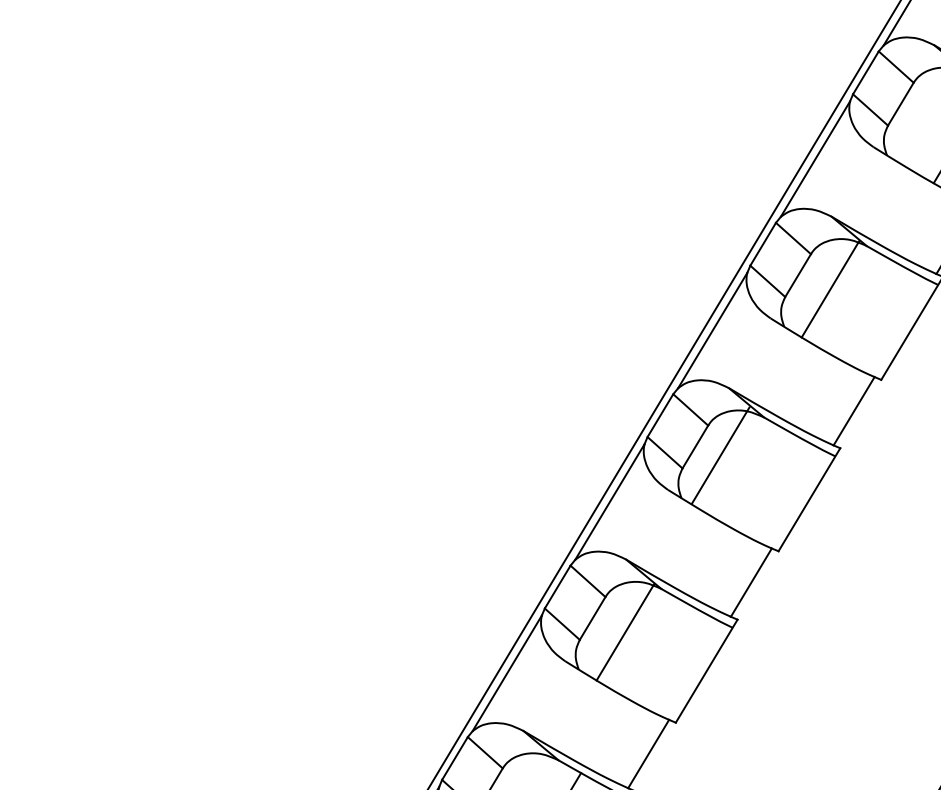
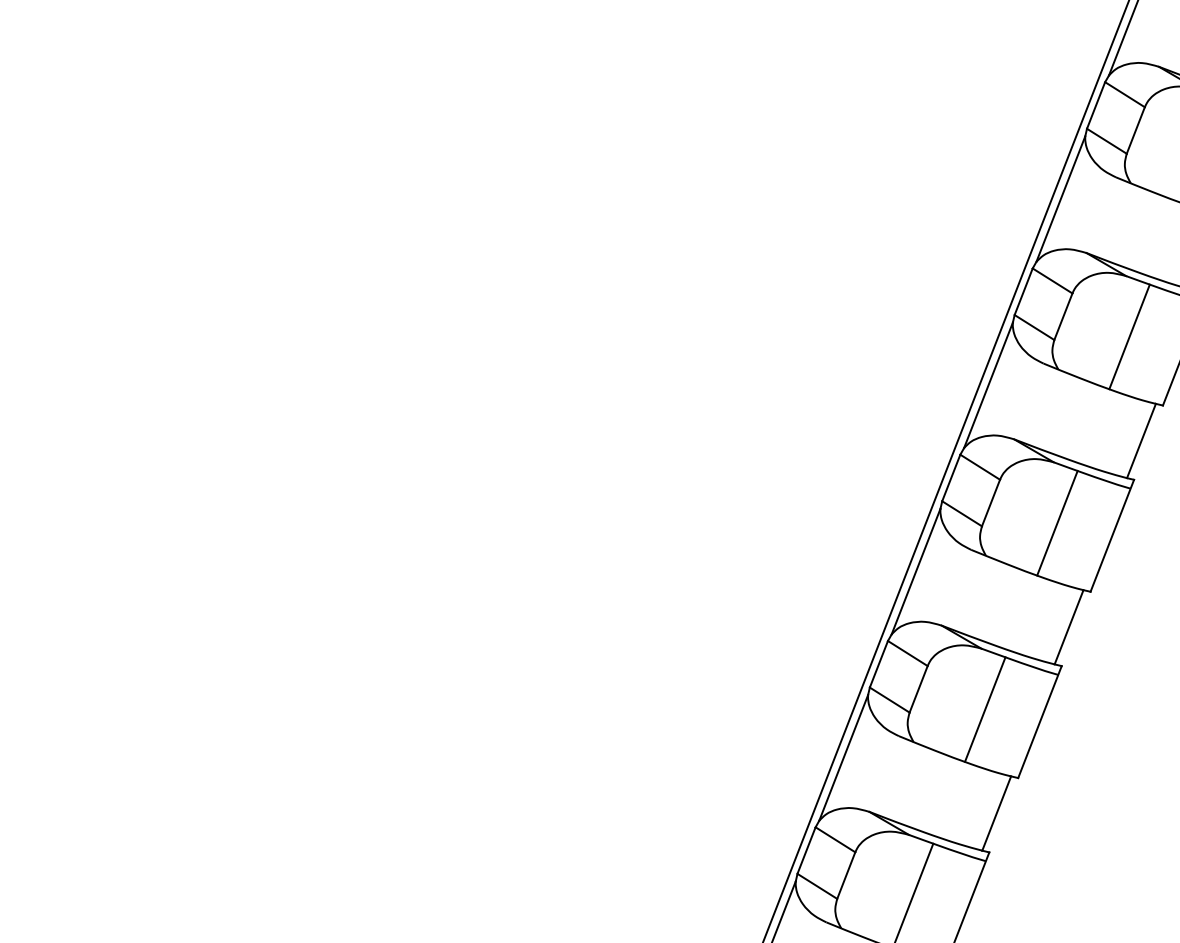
line: (830, 288) -> (1129, 336), moved
line: (720, 454) -> (1057, 522), moved
line: (625, 632) -> (985, 709), moved

